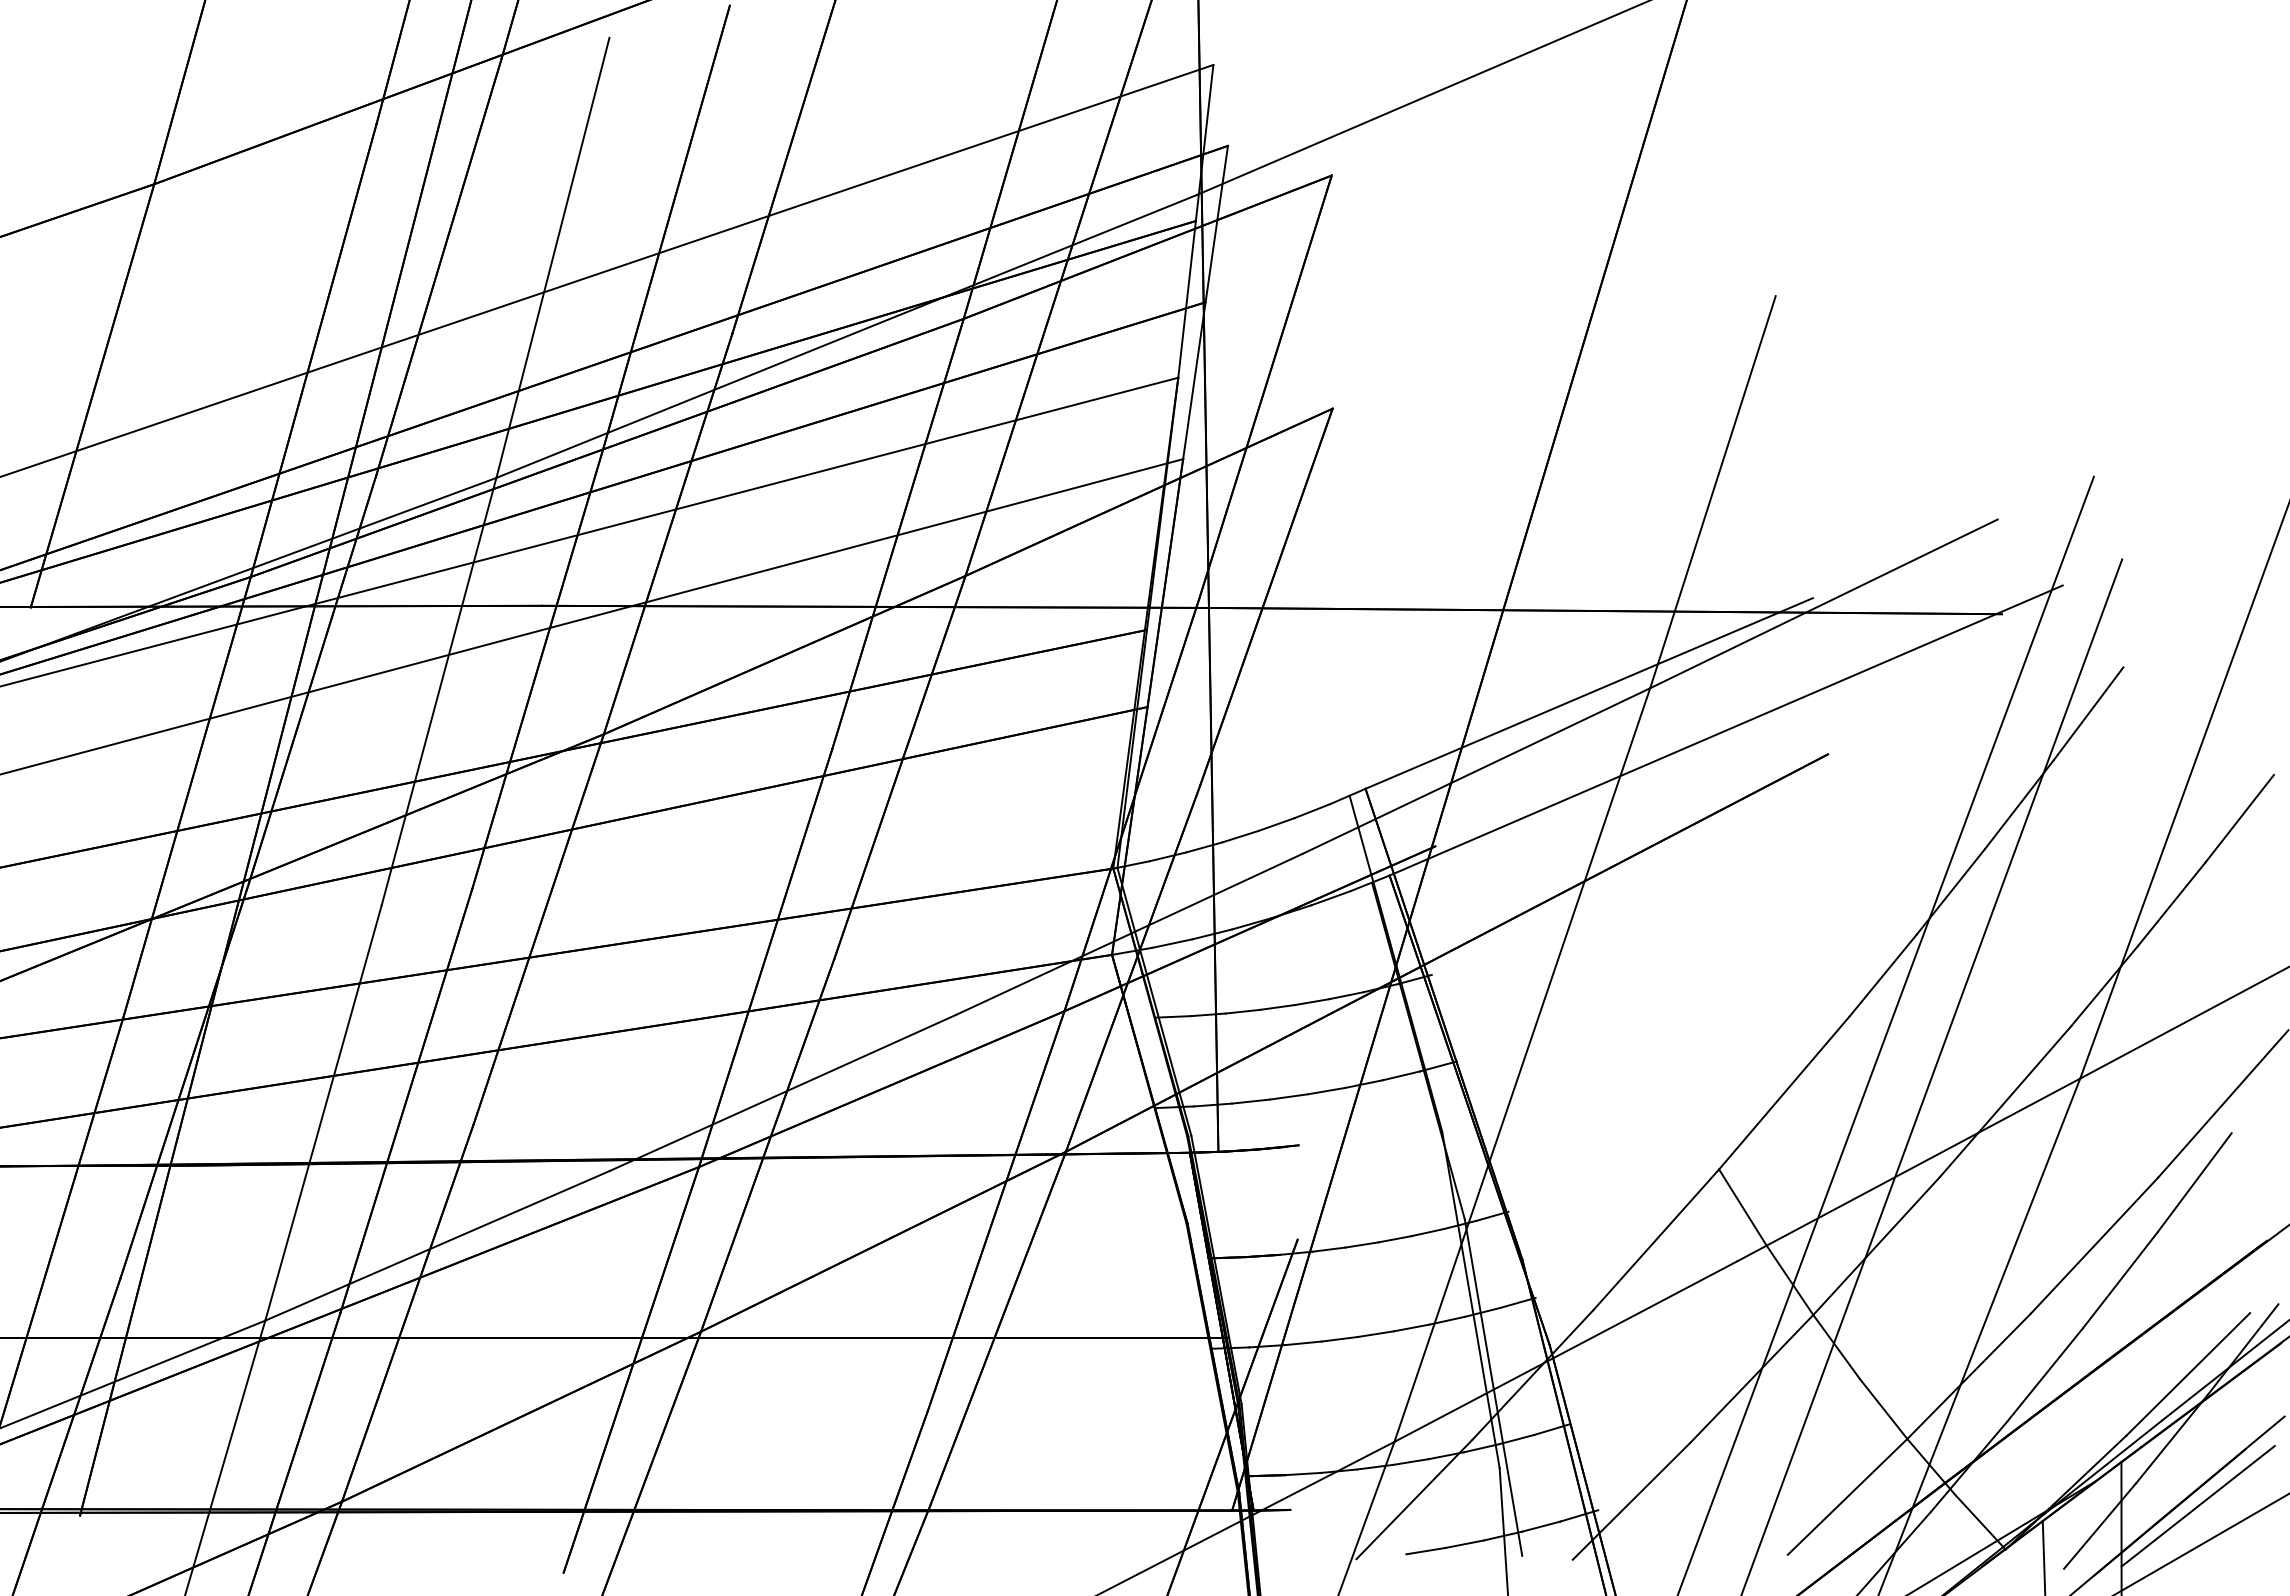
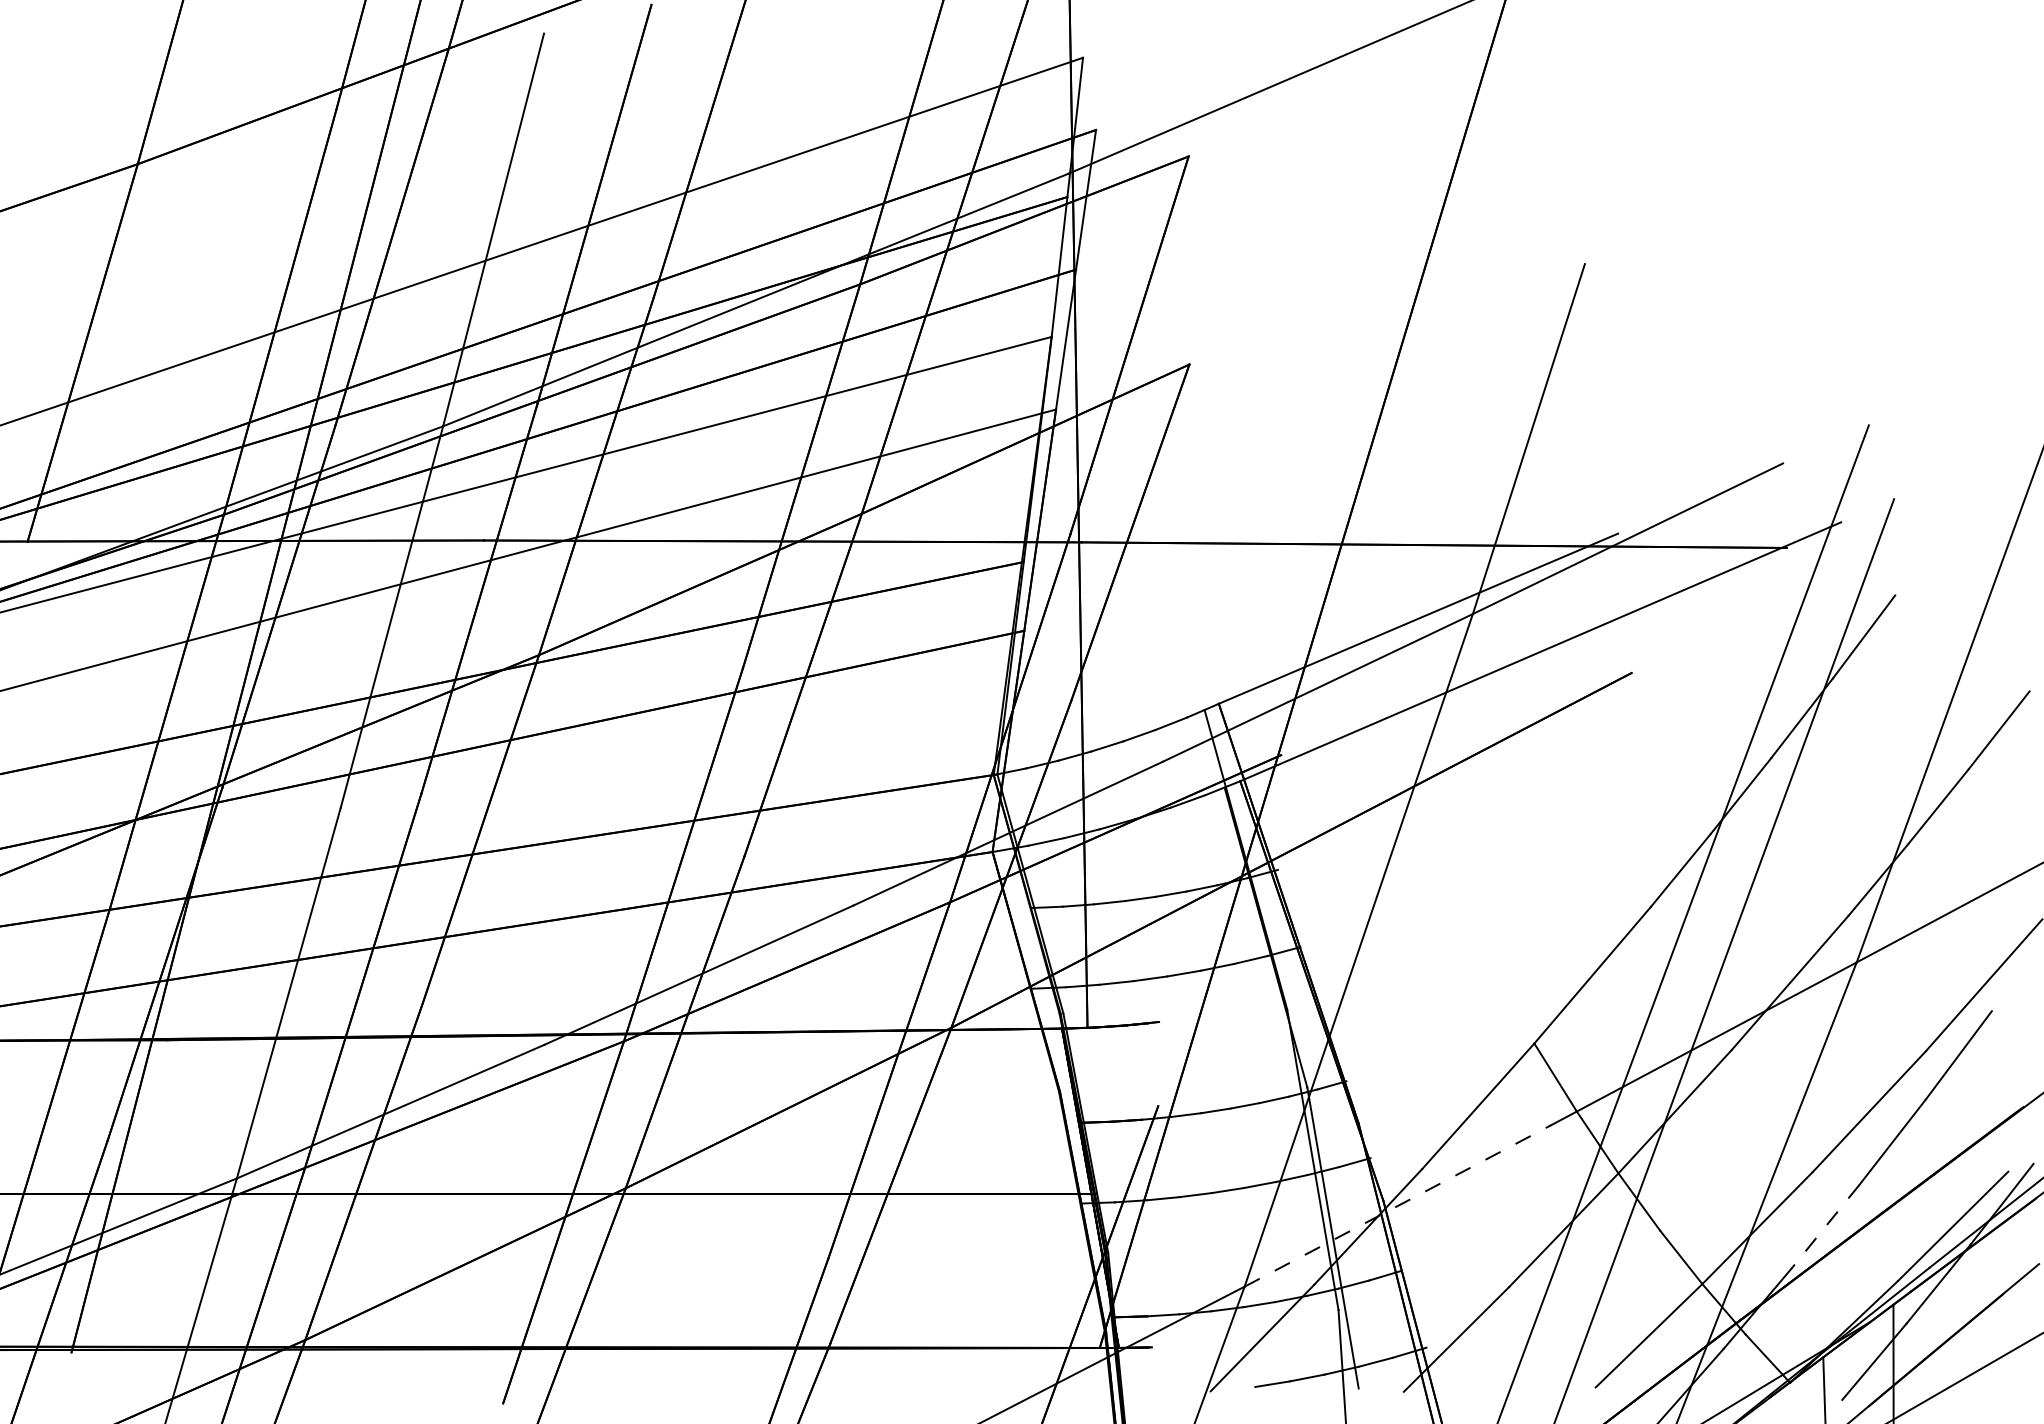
line: (1566, 1351) -> (1398, 1205), solid -> dashed
line: (2045, 1374) -> (1825, 1226), solid -> dashed
line: (2197, 1506) -> (1961, 1344), removed

